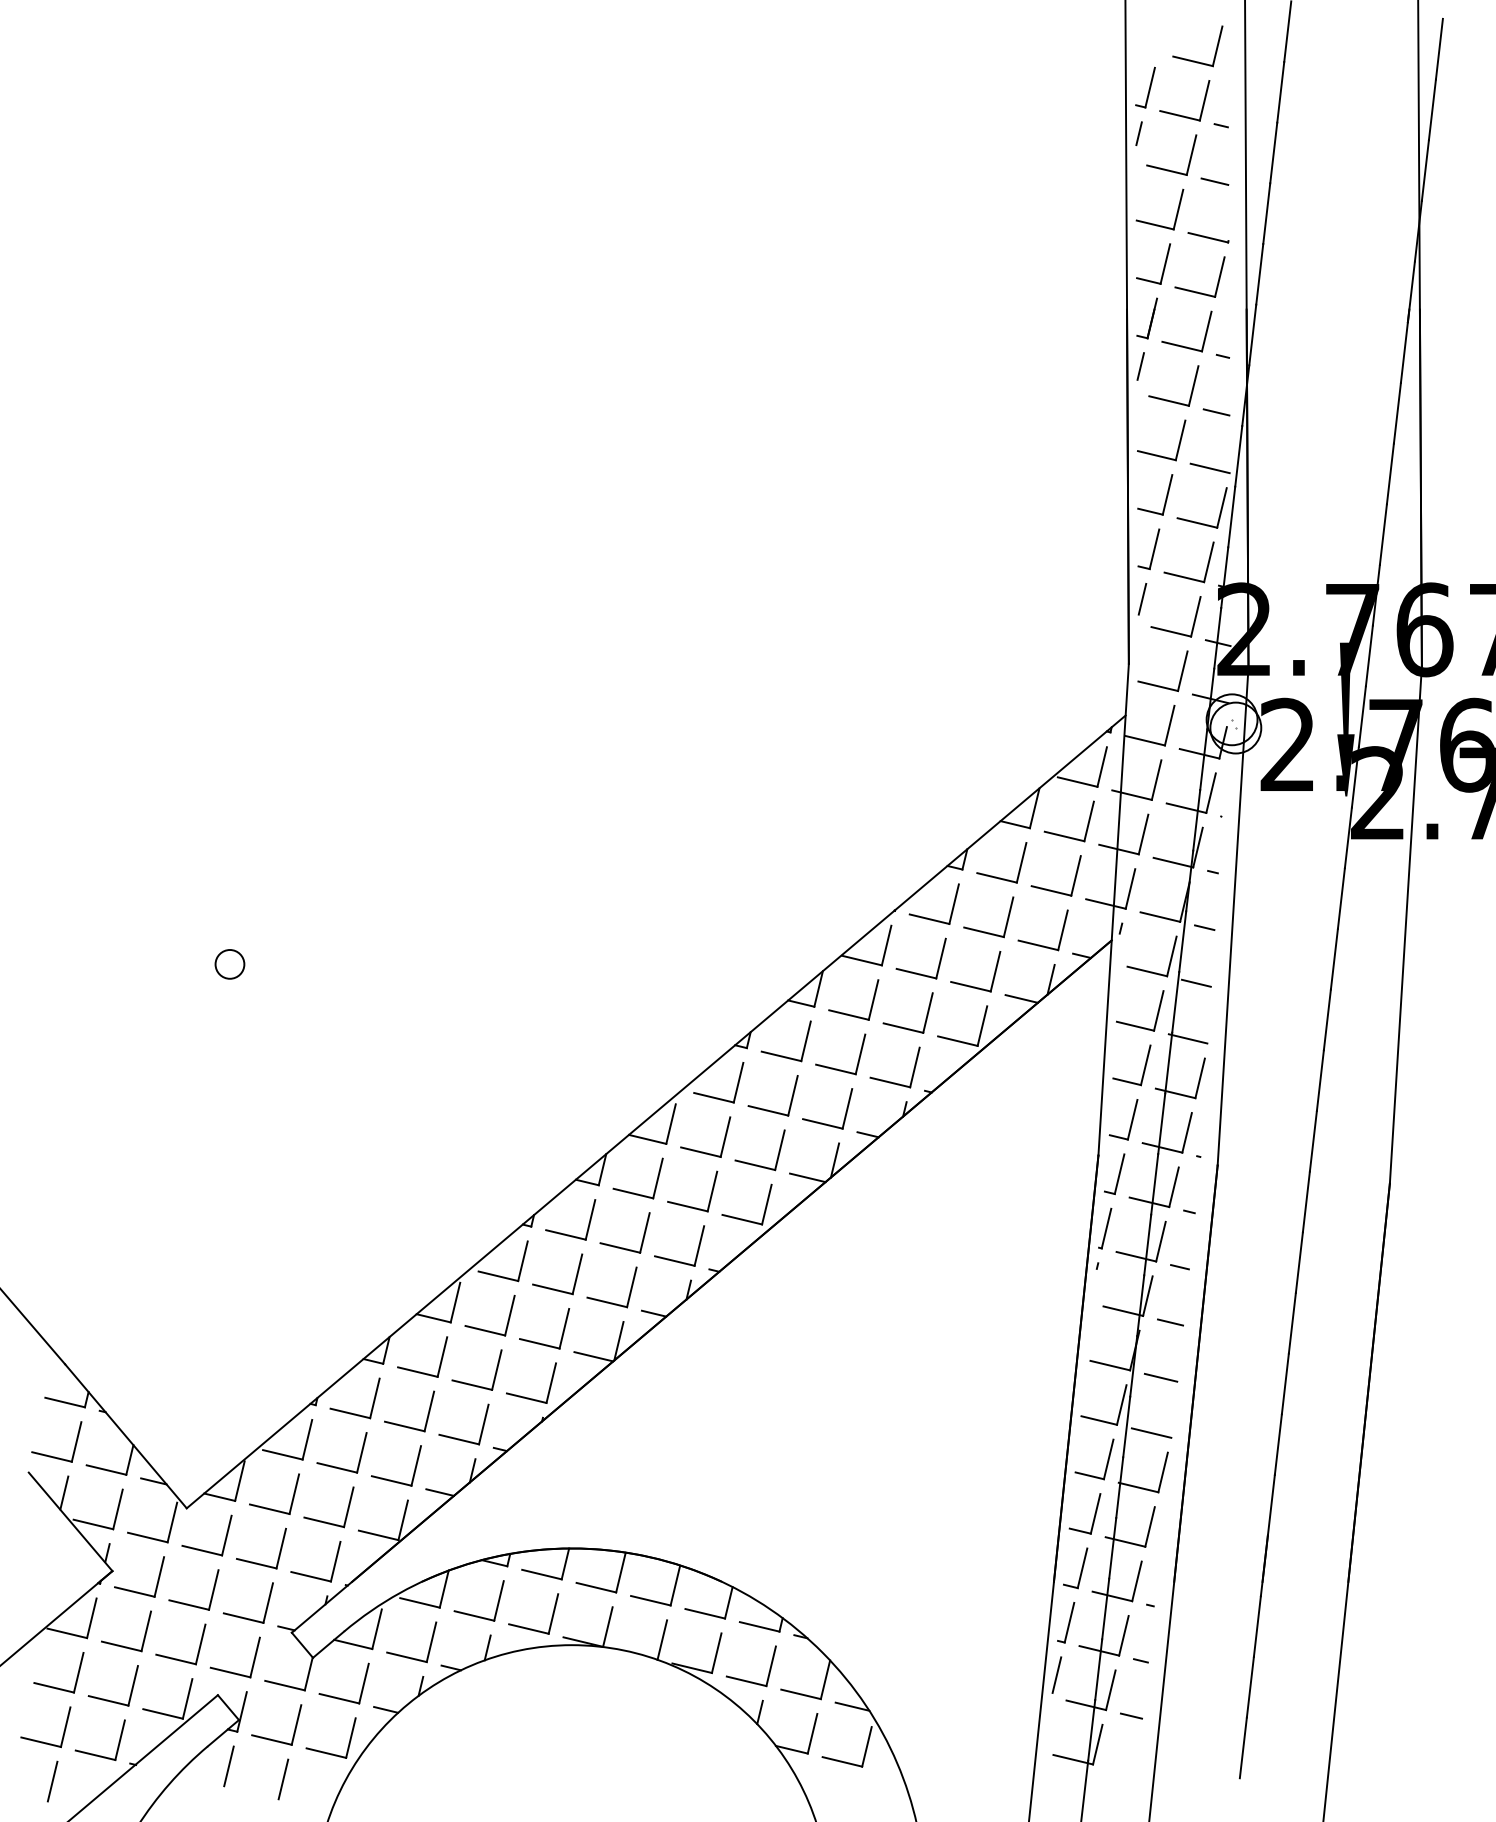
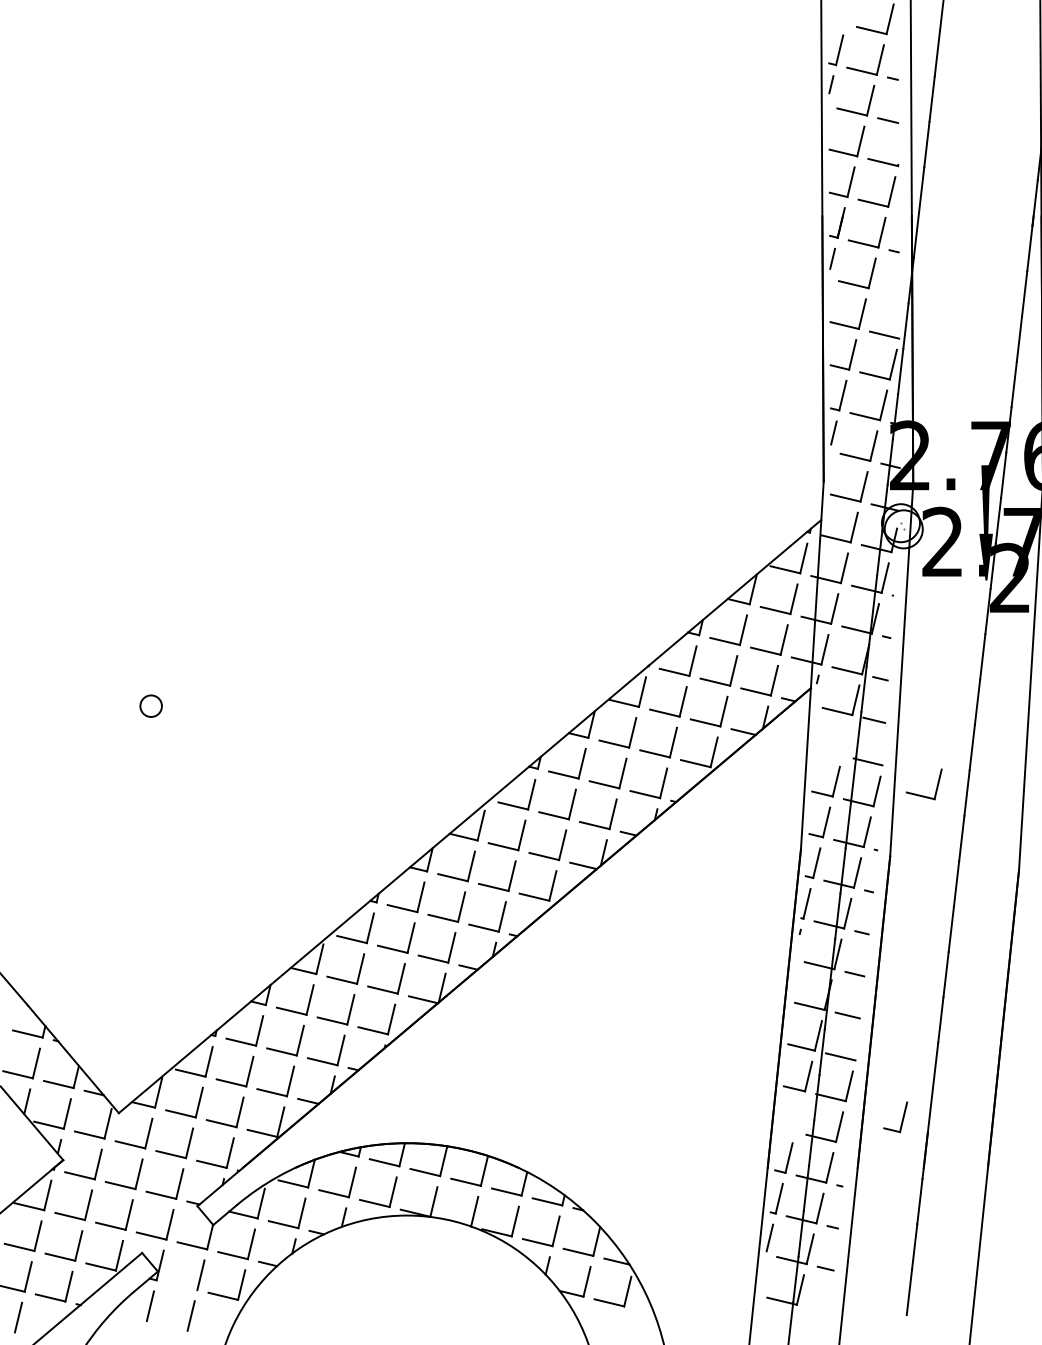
line: (1216, 412) -> (889, 293), removed
part: (1137, 1025) -> (922, 795), moved
part: (1093, 1517) -> (902, 1120), moved
line: (271, 1739) -> (182, 1286), removed

